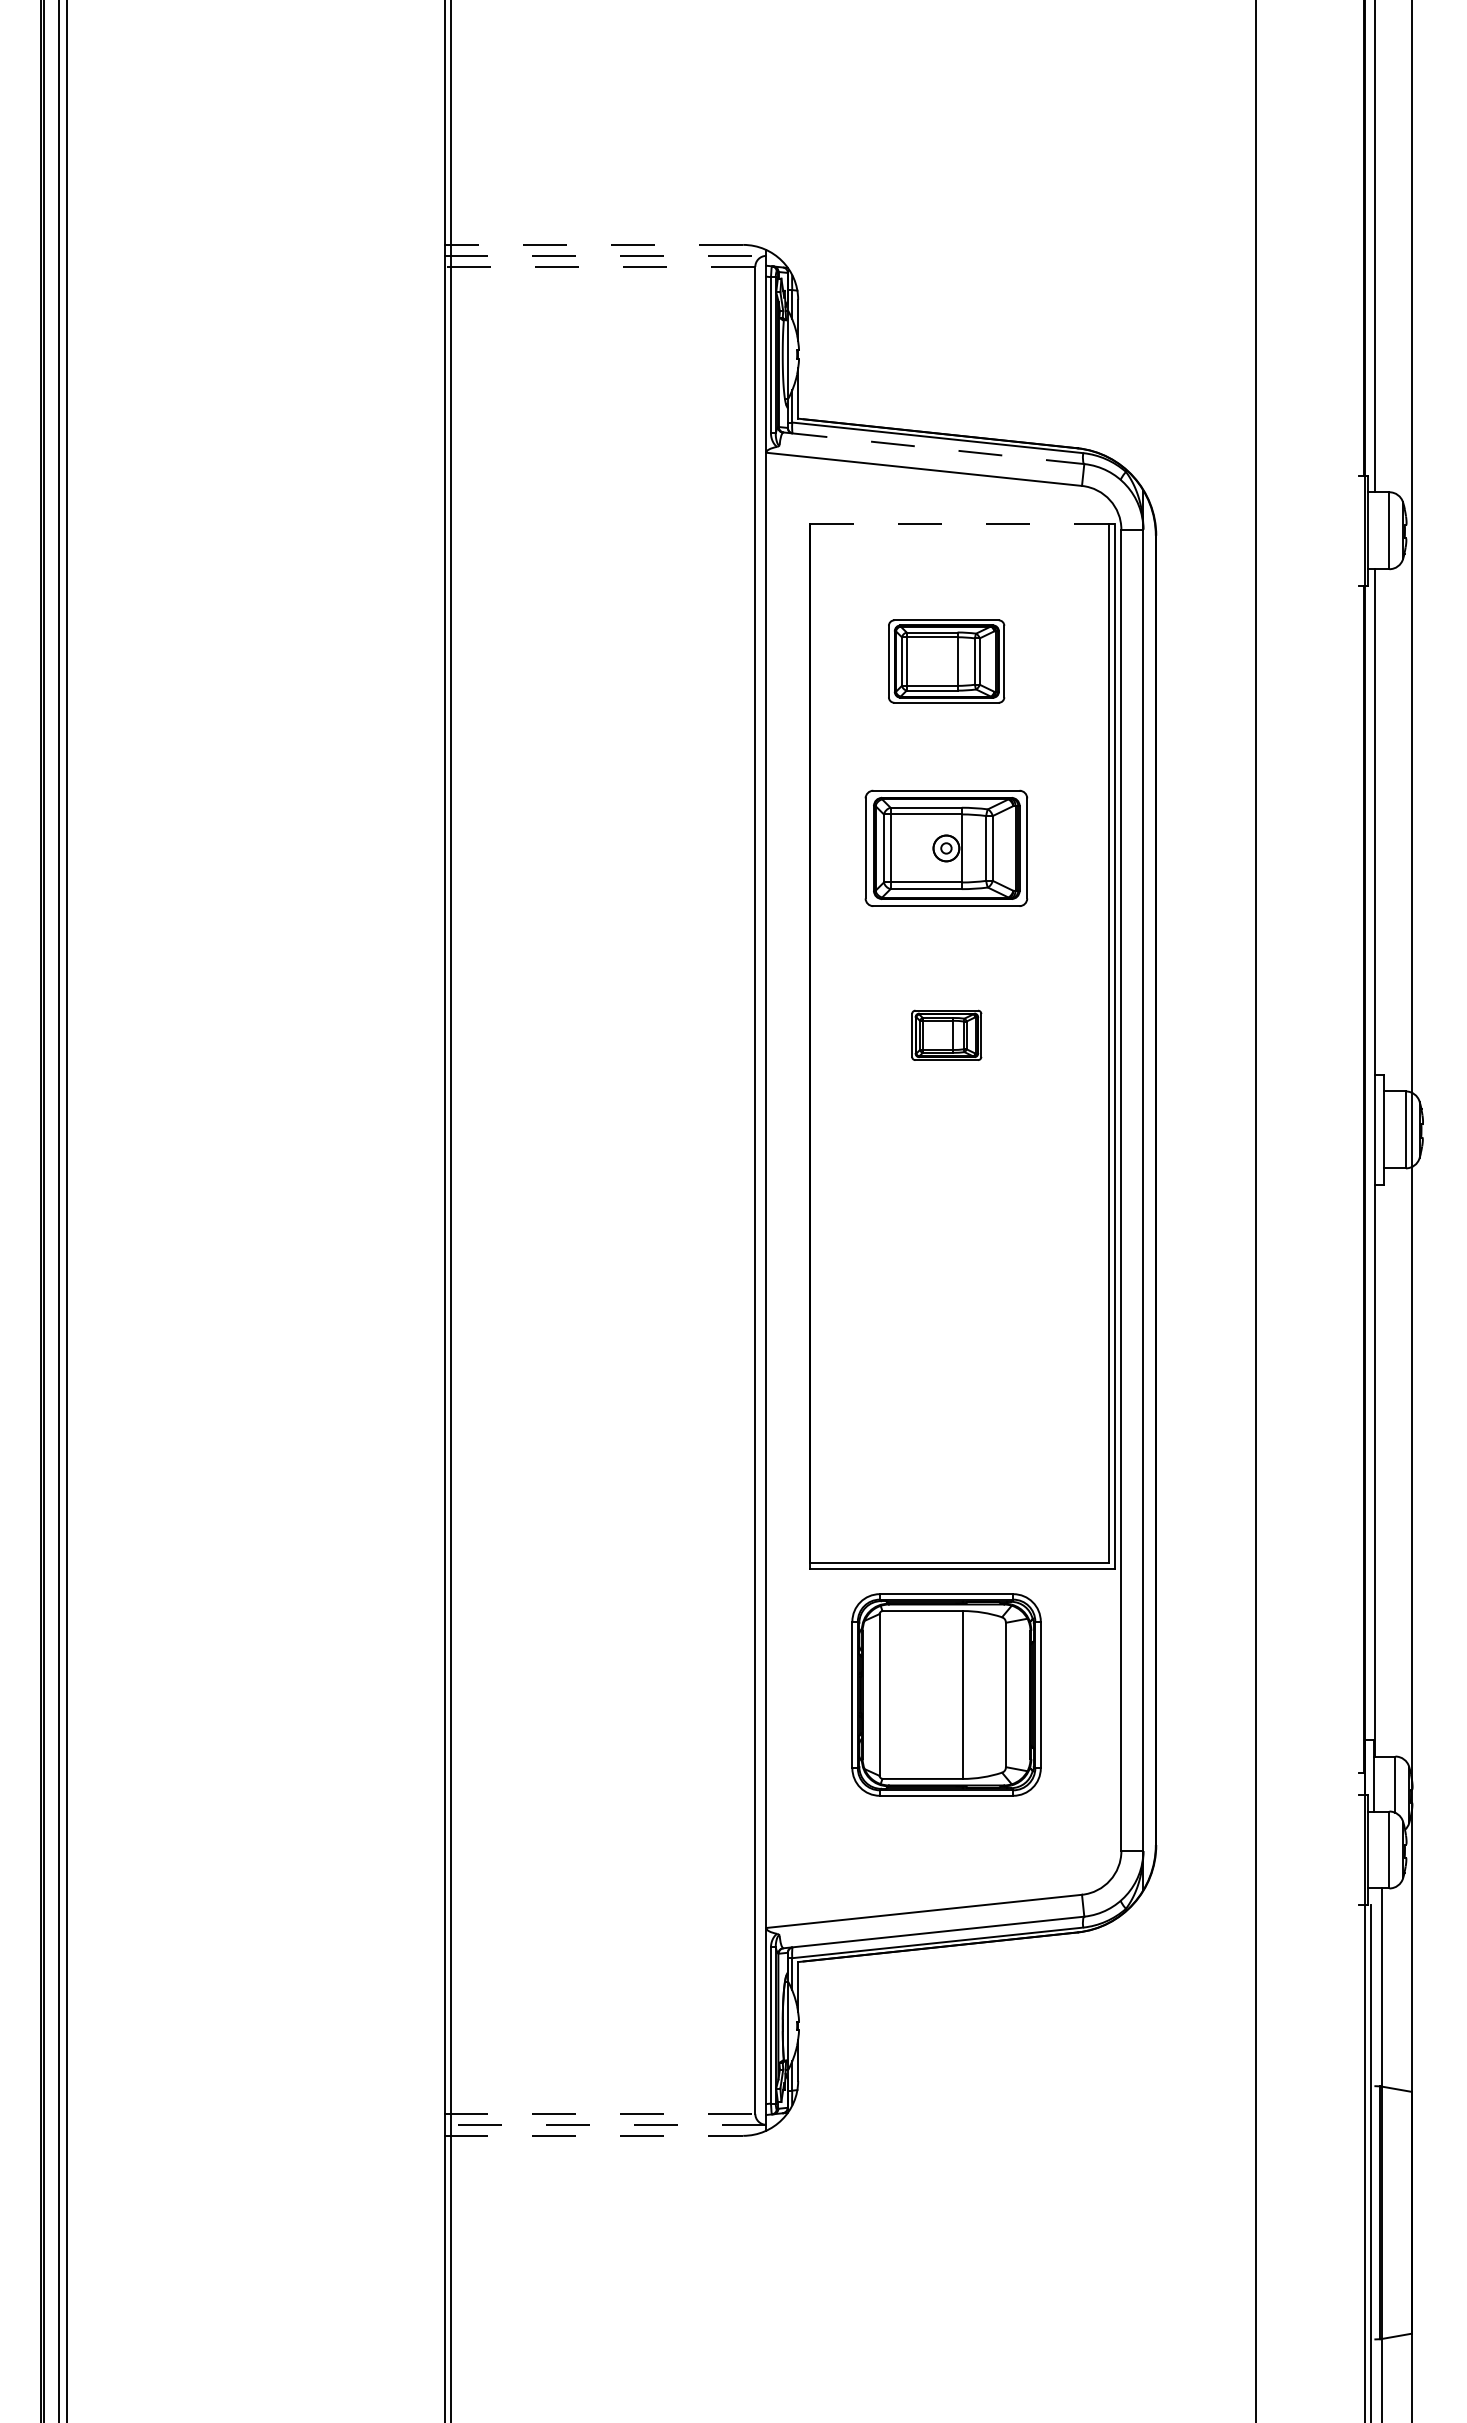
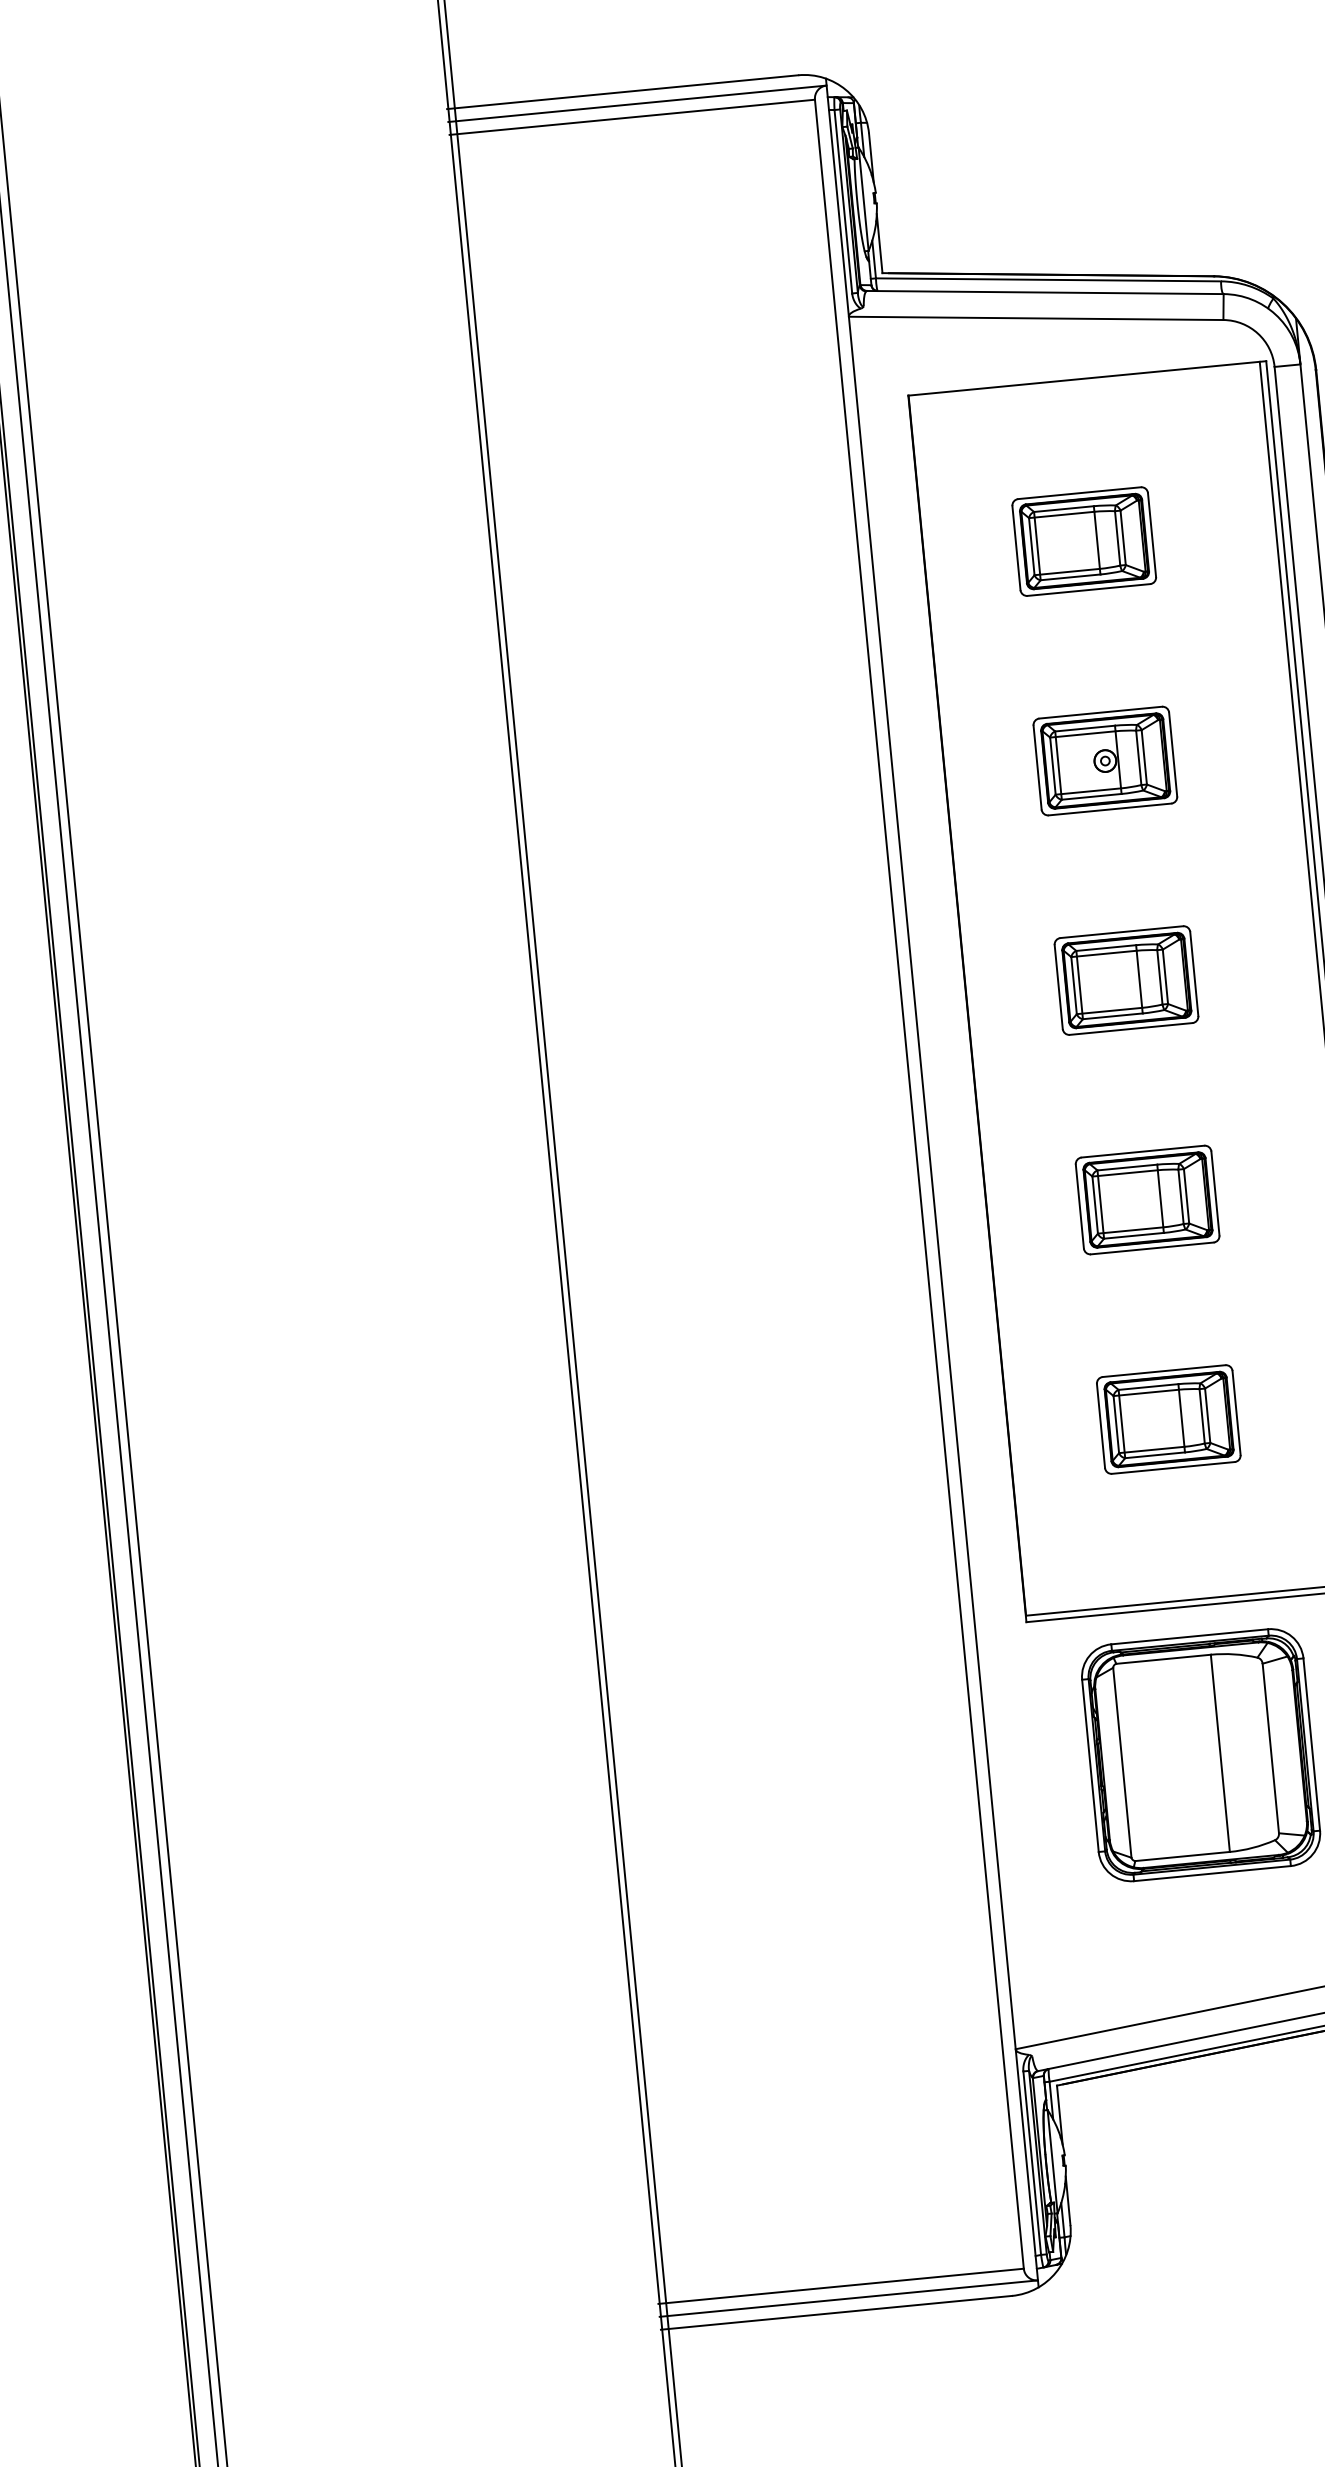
line: (593, 244) -> (622, 91), dashed -> solid
line: (605, 255) -> (637, 103), dashed -> solid
line: (599, 266) -> (631, 116), dashed -> solid
line: (934, 448) -> (1045, 292), dashed -> solid
line: (962, 524) -> (1087, 378), dashed -> solid
part: (946, 848) -> (1105, 761), size x0.71
part: (946, 1035) -> (1126, 980), size x1.67
part: (946, 1222) -> (1147, 1200), added
part: (946, 1409) -> (1168, 1419), added
line: (599, 2113) -> (840, 2285), dashed -> solid
line: (604, 2124) -> (847, 2298), dashed -> solid
line: (593, 2135) -> (836, 2312), dashed -> solid

